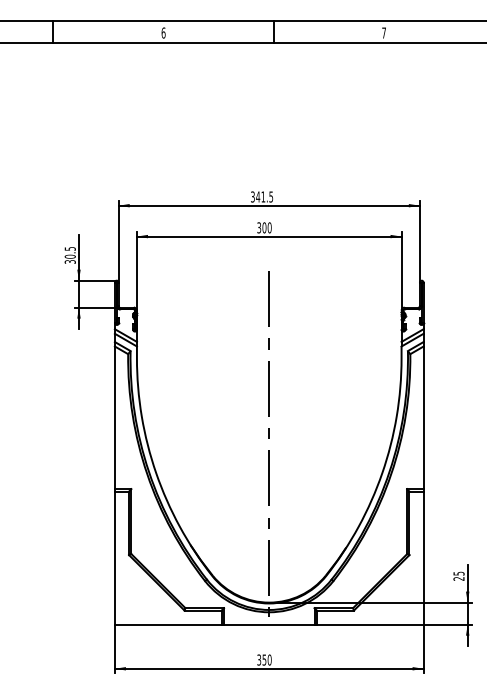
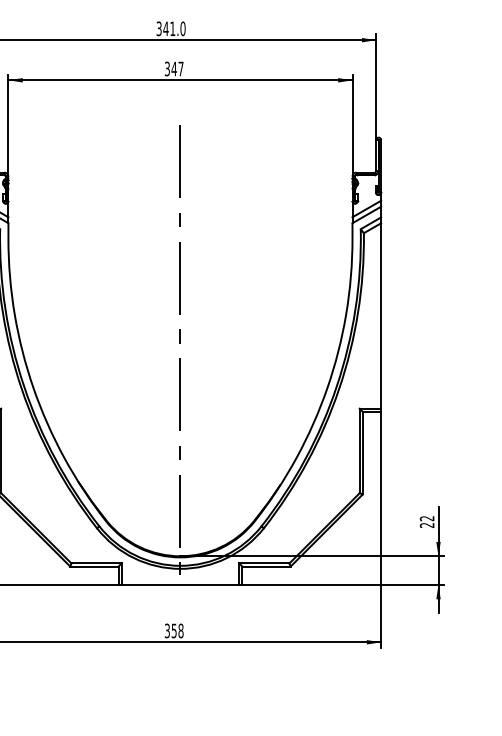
text: (271, 196) -> (183, 28), 341.5 -> 341.0
text: (266, 227) -> (176, 68), 300 -> 347
text: (458, 573) -> (426, 518), 25 -> 22
text: (269, 659) -> (180, 630), 350 -> 358

